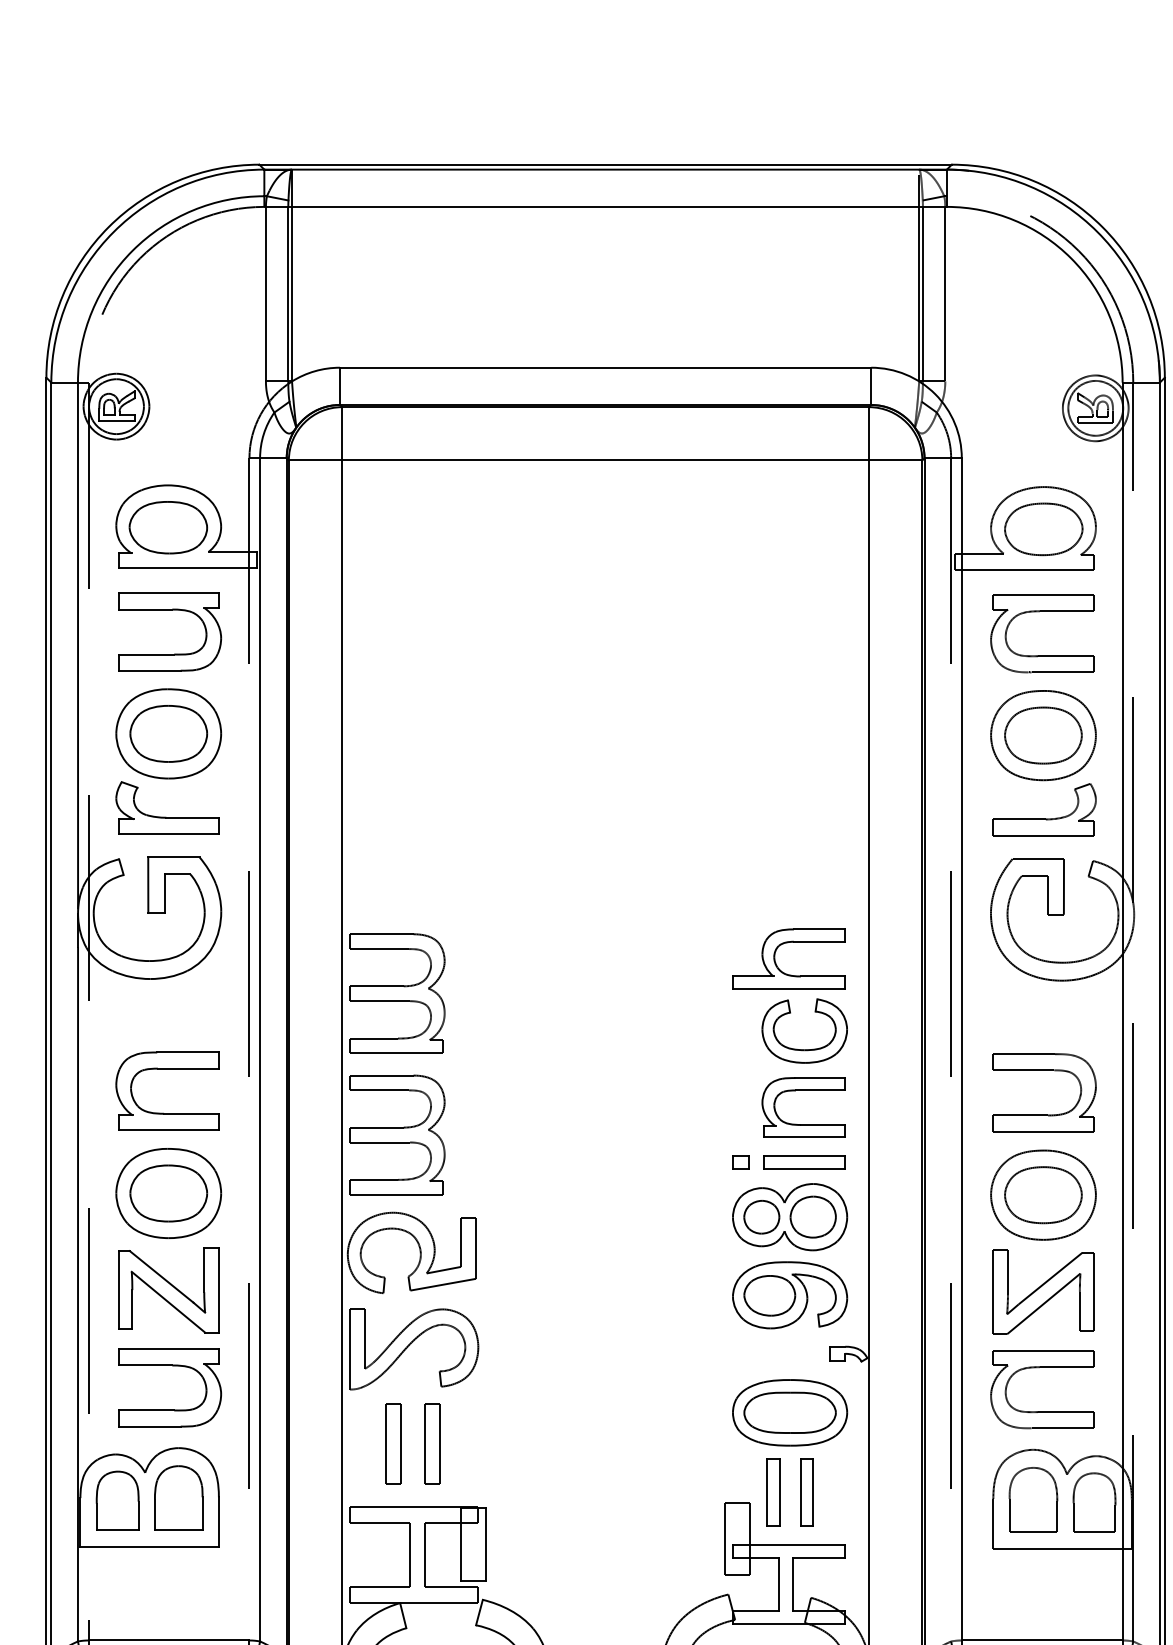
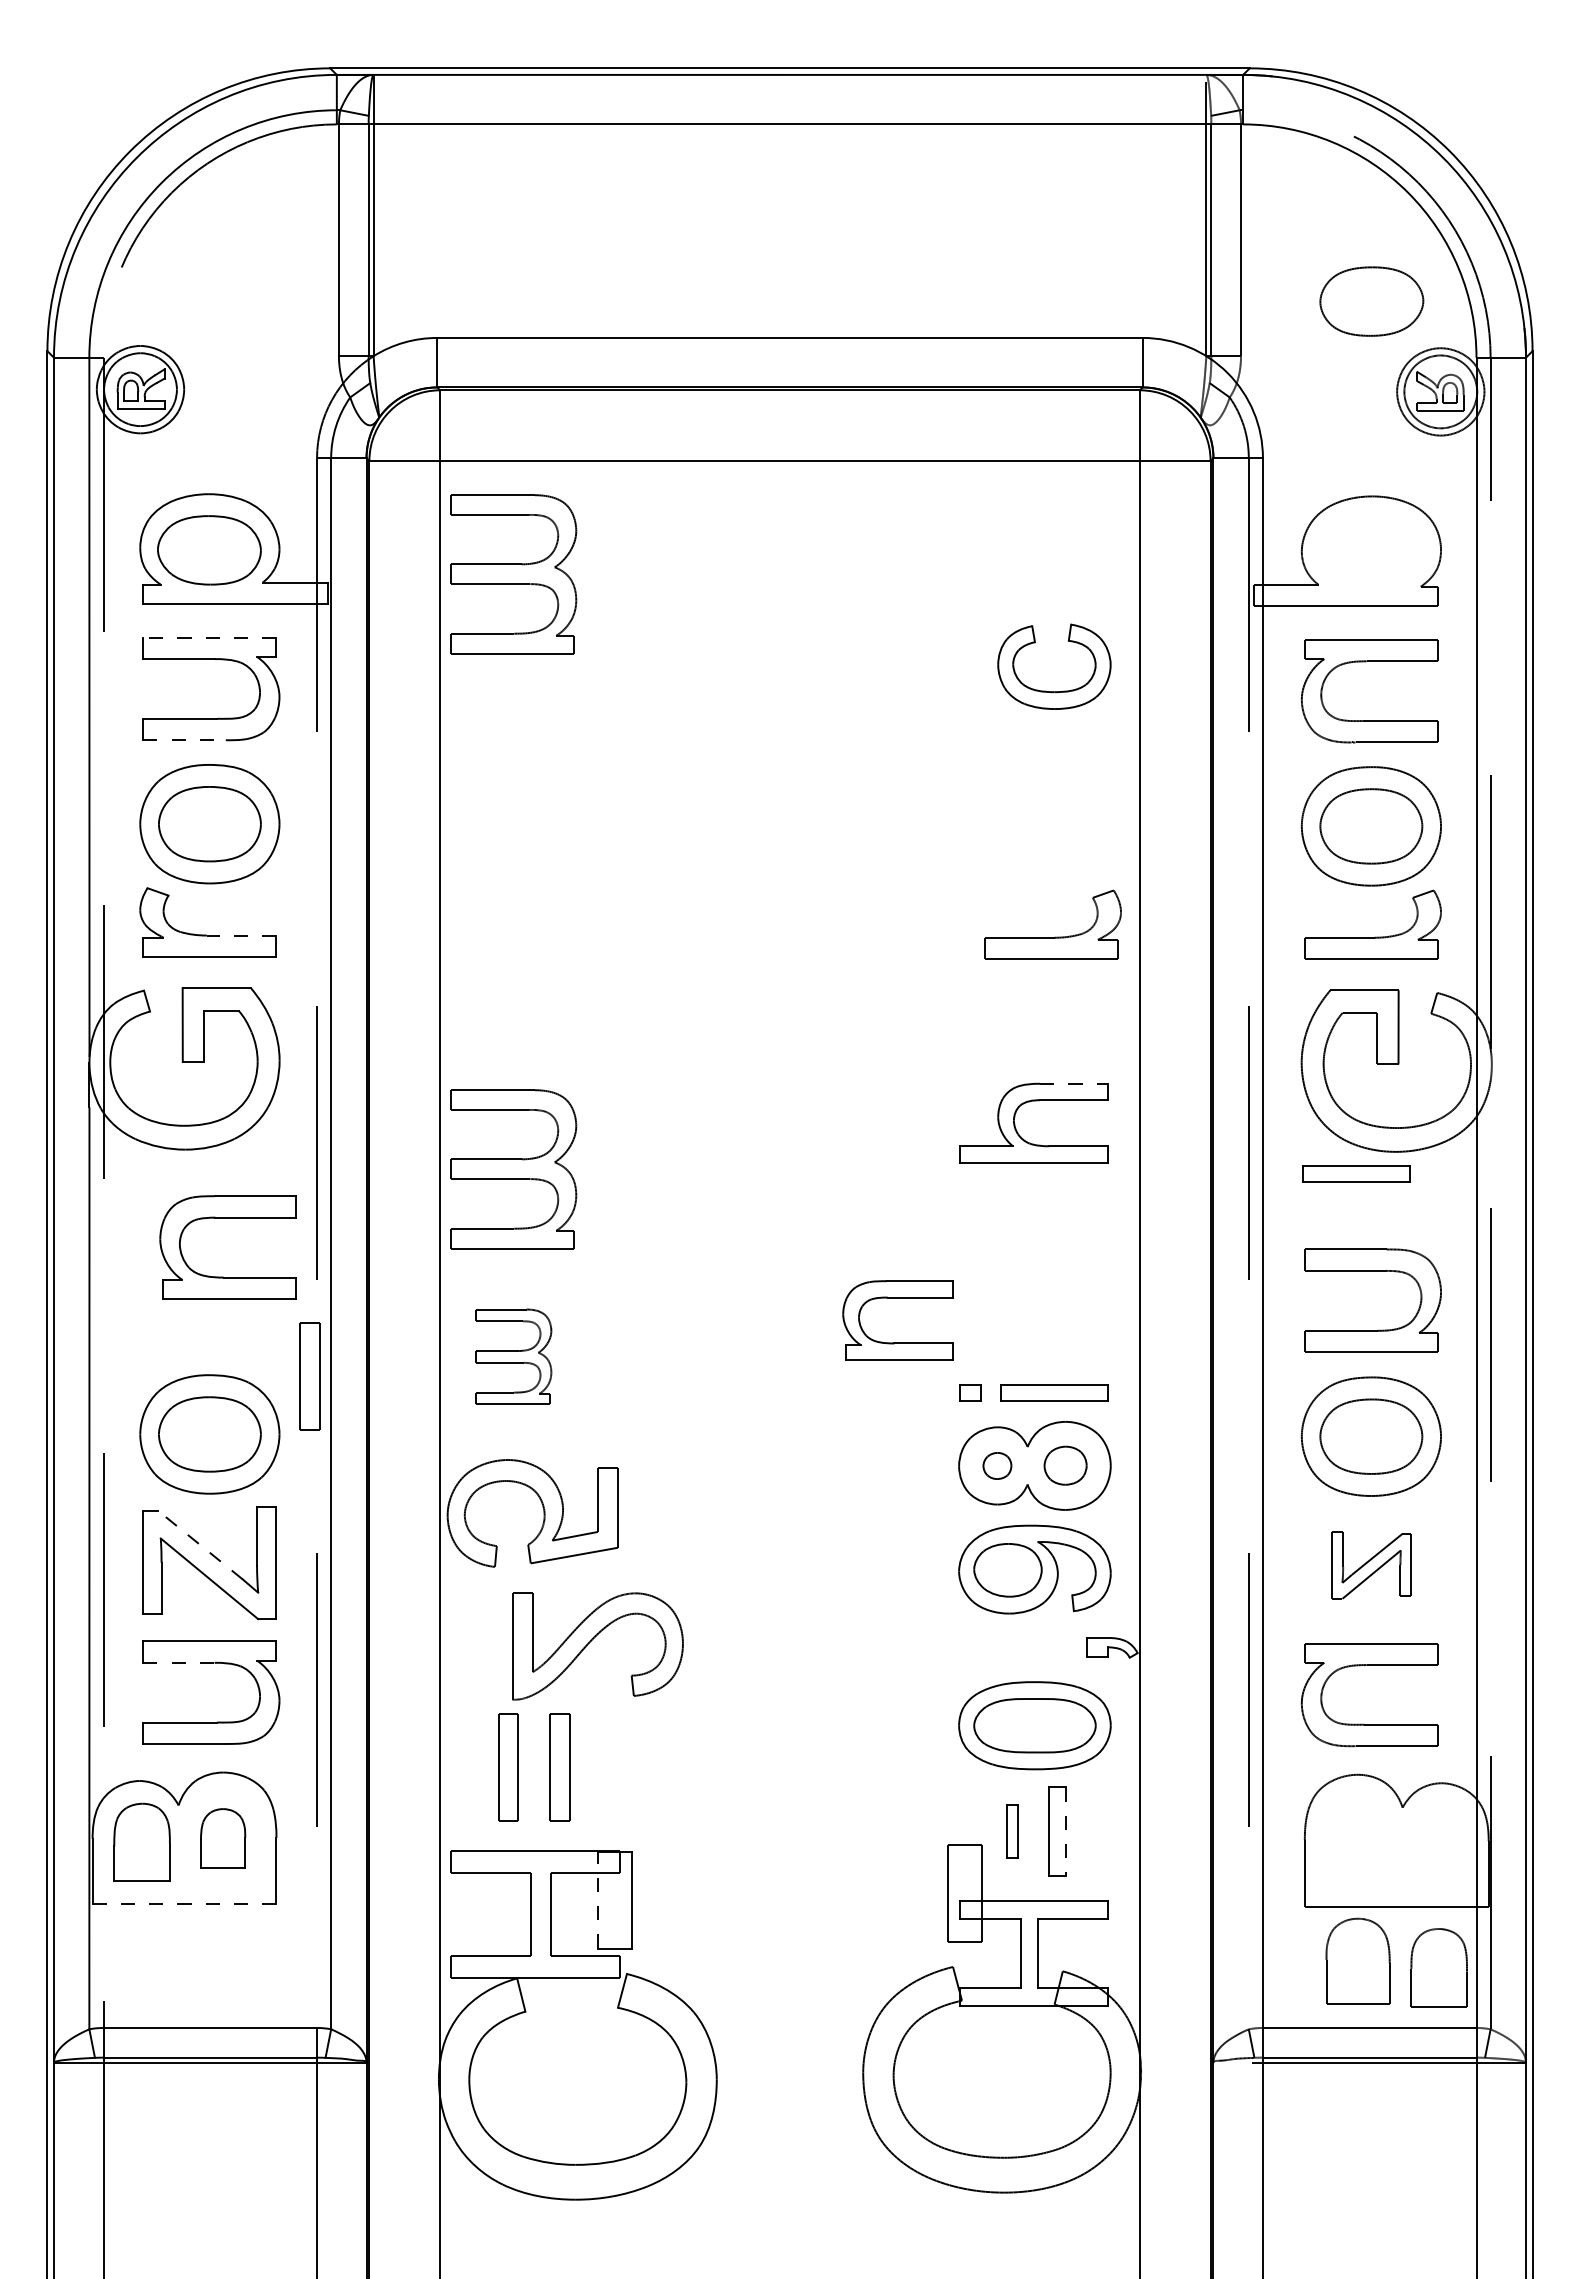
part: (1043, 529) -> (1371, 301), moved
part: (397, 545) -> (513, 574), added
line: (168, 593) -> (209, 637), solid -> dashed
line: (150, 670) -> (185, 740), solid -> dashed
line: (192, 817) -> (241, 935), solid -> dashed
part: (805, 818) -> (1055, 936), added
line: (819, 929) -> (1074, 1083), solid -> dashed
part: (1032, 996) -> (1356, 1173), added
part: (804, 1049) -> (1054, 691), moved
part: (166, 1069) -> (227, 1218), moved
part: (803, 1091) -> (897, 1298), moved
part: (397, 1134) -> (513, 1356), size x0.6
part: (243, 1149) -> (309, 1376), added
part: (761, 1216) -> (997, 1465), size x0.6
part: (813, 1216) -> (1065, 1465), size x0.7
line: (161, 1276) -> (200, 1544), solid -> dashed
part: (1043, 1291) -> (1371, 1564), size x0.6
part: (410, 1344) -> (592, 1640), moved
line: (145, 1365) -> (178, 1662), solid -> dashed
part: (773, 1492) -> (1012, 1831), size x0.6
line: (813, 1493) -> (1065, 1832), solid -> dashed
part: (178, 1497) -> (222, 1838), size x0.7
part: (1033, 1499) -> (1357, 1960), moved
part: (1094, 1502) -> (1438, 1967), moved
line: (461, 1543) -> (598, 1899), solid -> dashed
line: (149, 1547) -> (184, 1904), solid -> dashed

